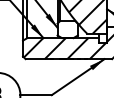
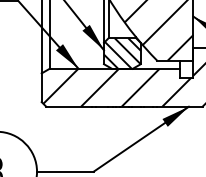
hatch: (67, 29) -> (121, 53), added

